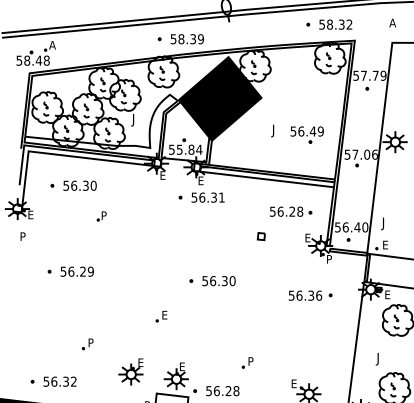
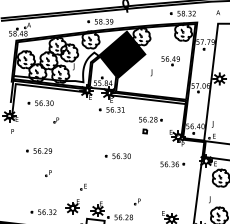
part: (306, 135) -> (170, 61), moved
part: (290, 211) -> (150, 119), moved
part: (161, 315) -> (83, 186), moved
part: (87, 344) -> (48, 173), moved
part: (53, 380) -> (43, 211), moved

